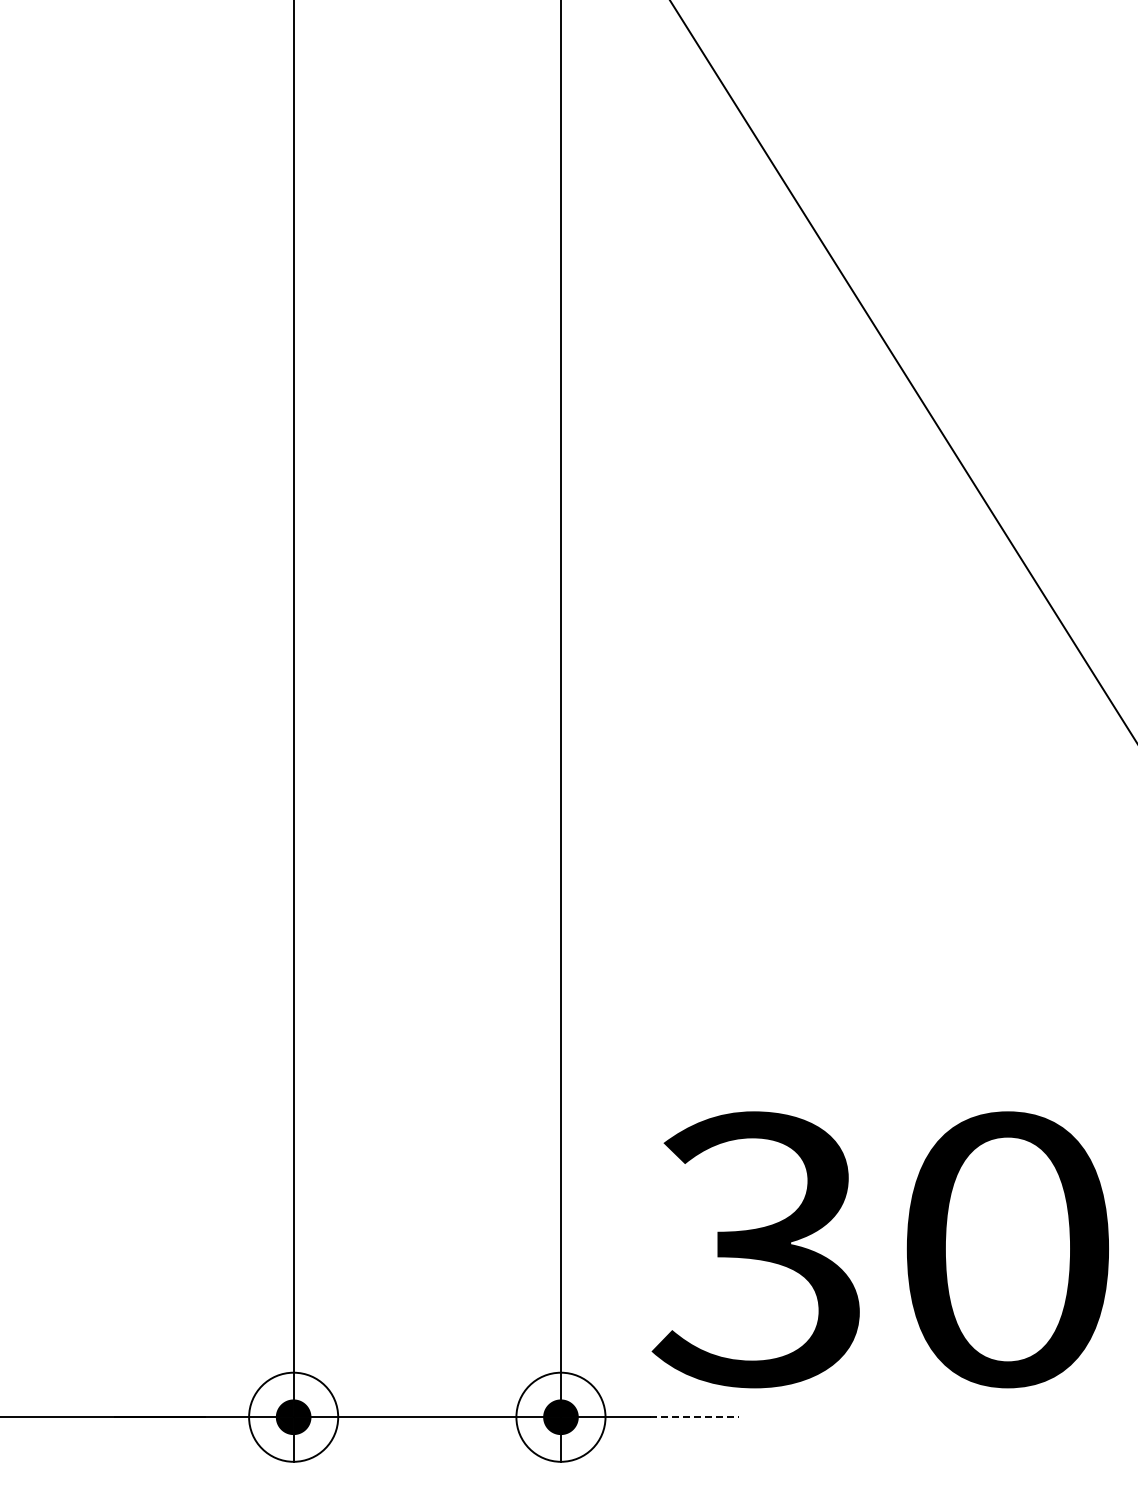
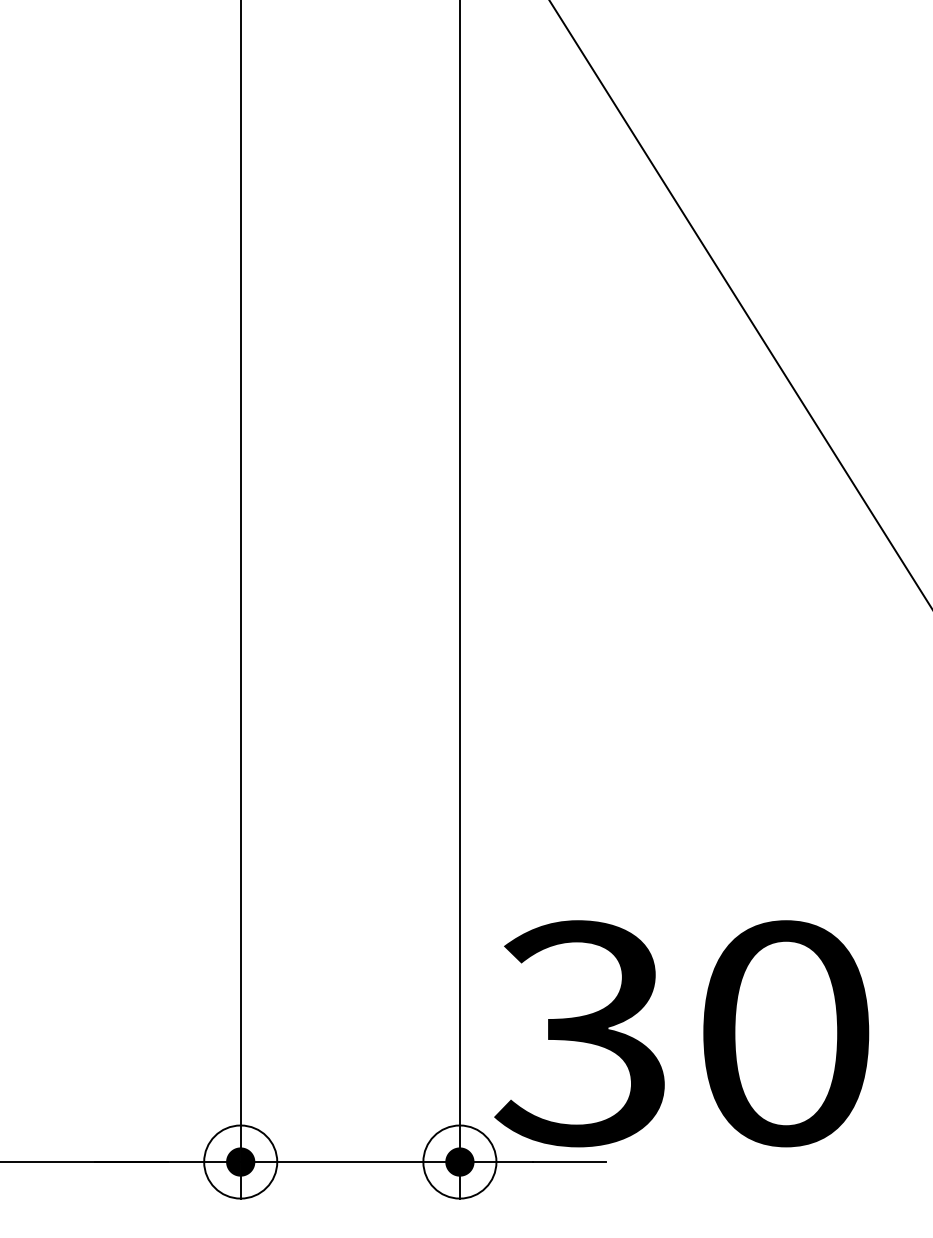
text: (879, 1249) -> (680, 1033), moved
line: (694, 1417) -> (569, 1162), dashed -> solid

